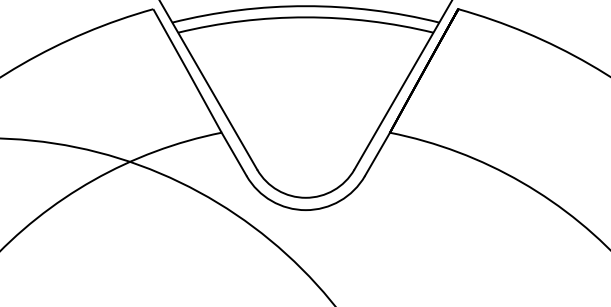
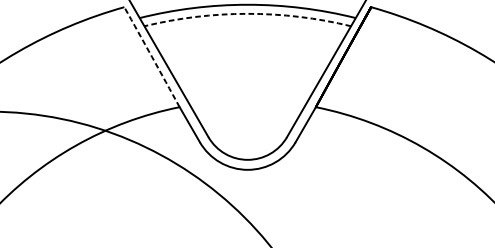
arc: (305, 17) -> (247, 13), solid -> dashed
arc: (187, 70) -> (152, 56), solid -> dashed

